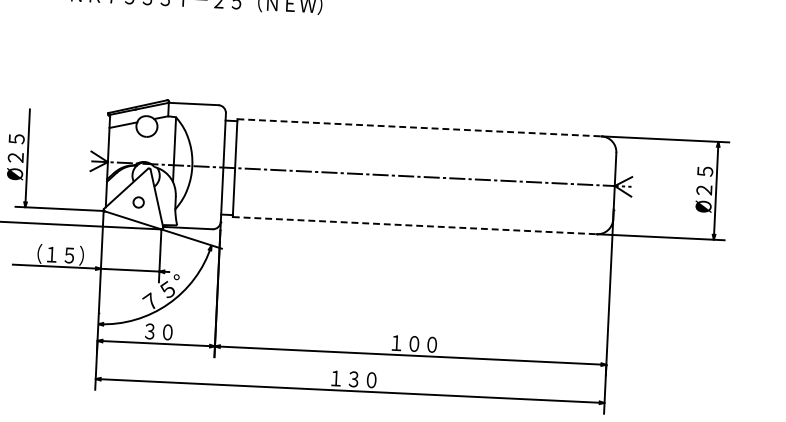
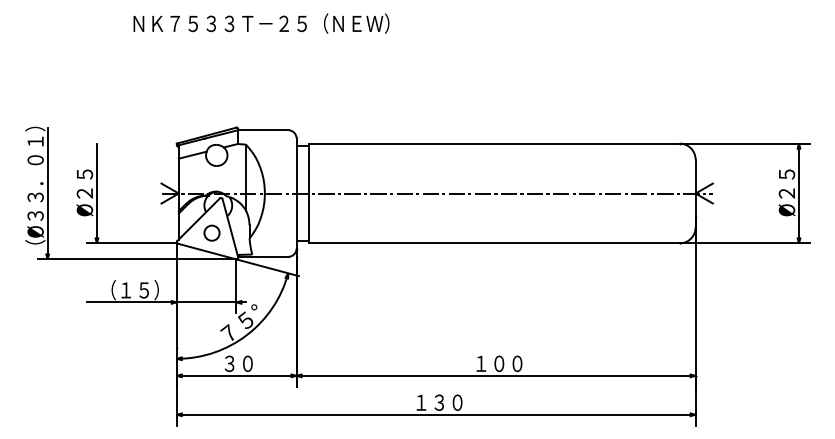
line: (419, 127) -> (494, 143), dashed -> solid
circle: (138, 201) -> (211, 232), size x1.43
line: (415, 225) -> (494, 243), dashed -> solid

